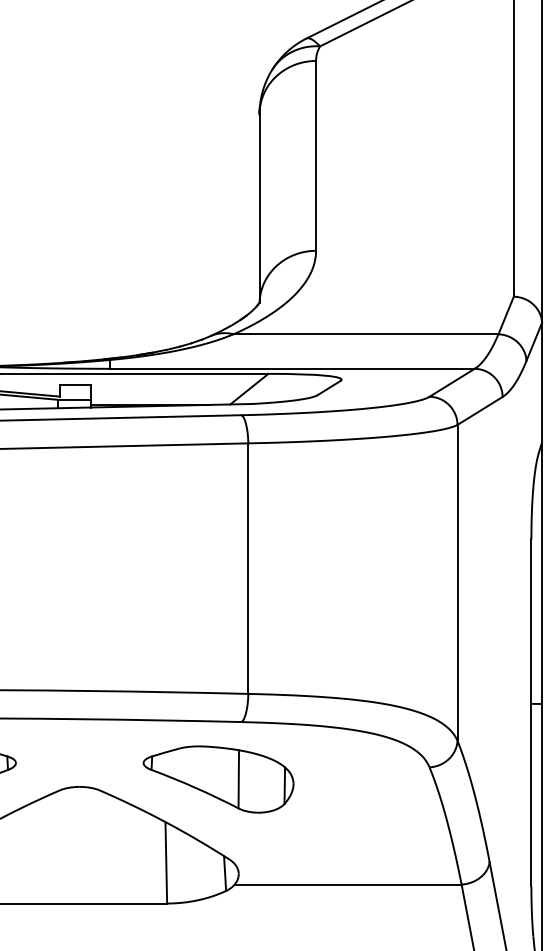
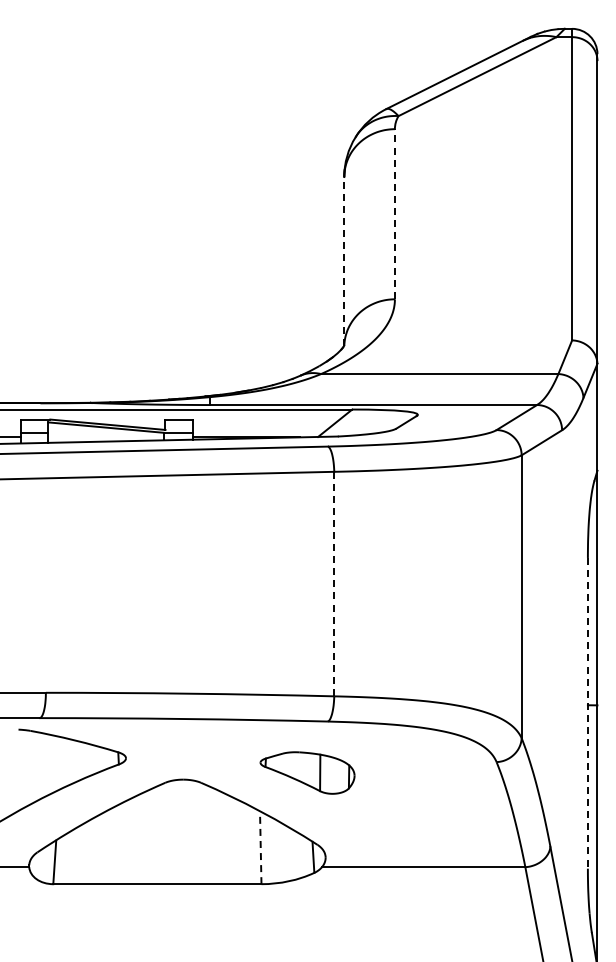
line: (315, 155) -> (394, 213), solid -> dashed
line: (259, 207) -> (344, 260), solid -> dashed
line: (248, 569) -> (334, 584), solid -> dashed
line: (530, 713) -> (587, 713), solid -> dashed
part: (218, 778) -> (307, 772), size x0.7
line: (166, 862) -> (260, 847), solid -> dashed

